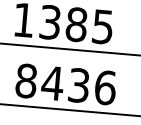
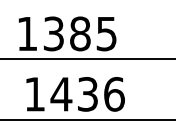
text: (25, 81) -> (34, 94), 8436 -> 1436

